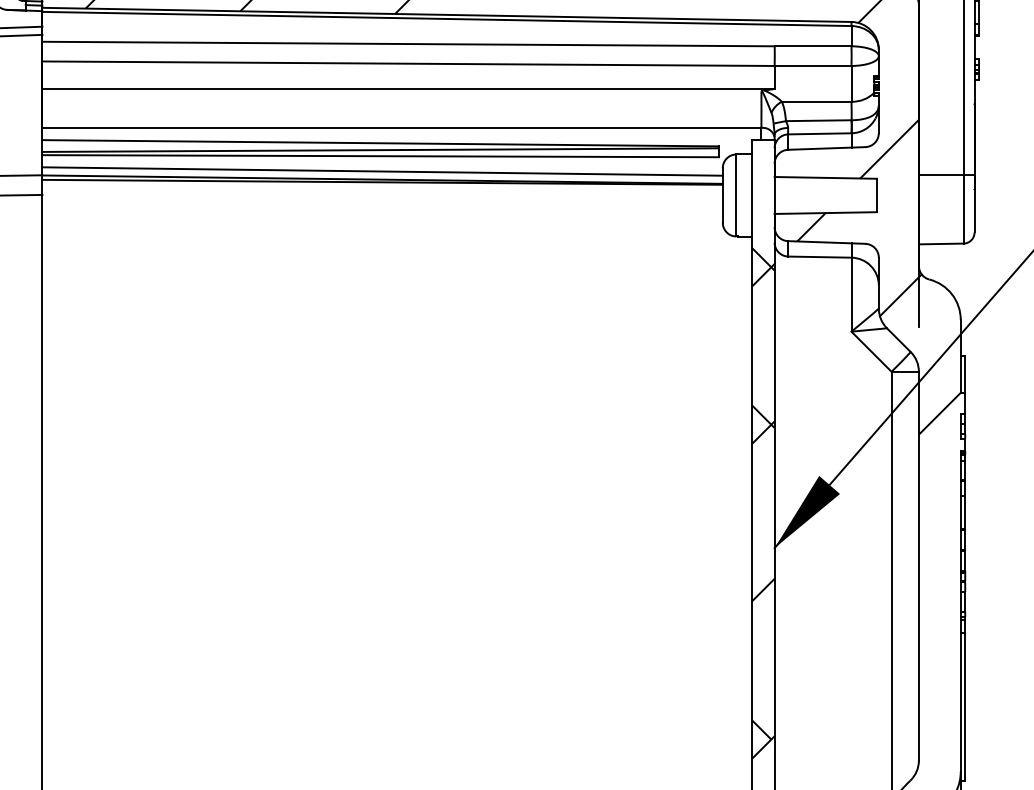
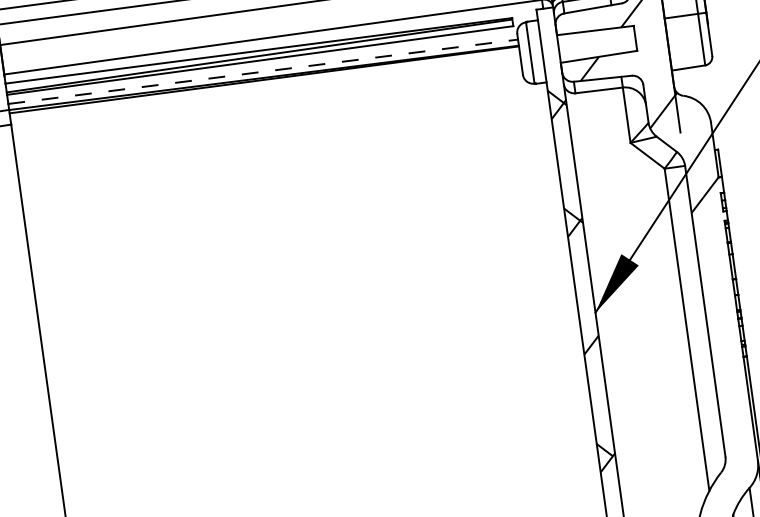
line: (383, 171) -> (263, 71), solid -> dashed

